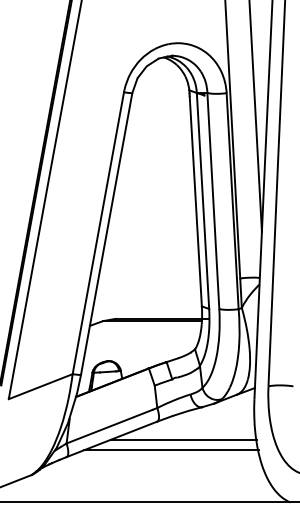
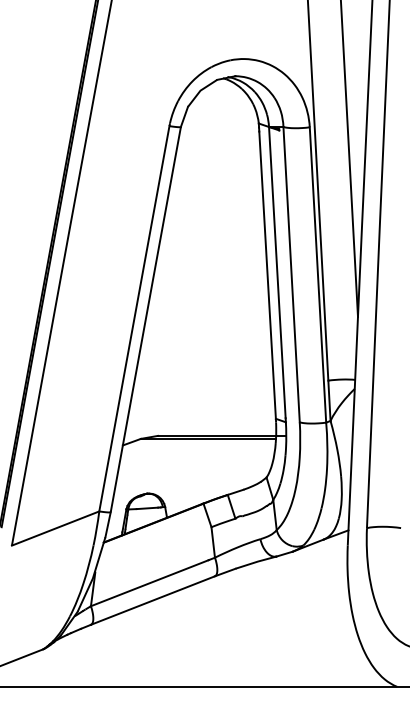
line: (183, 439) -> (250, 600), removed
line: (170, 450) -> (233, 615), removed

